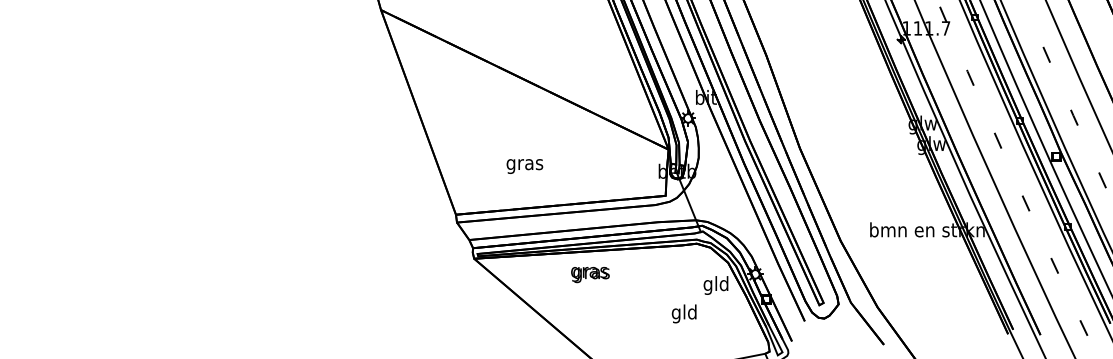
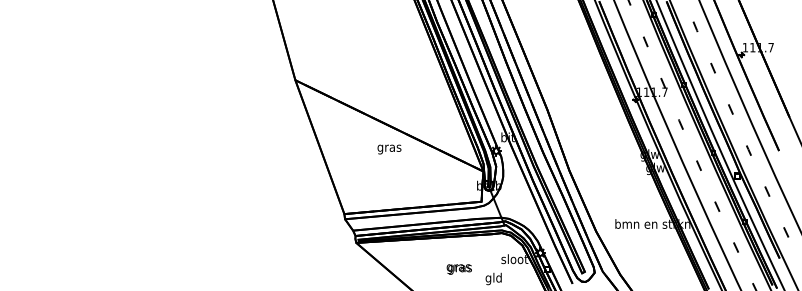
text: (524, 166) -> (389, 149), moved
text: (589, 274) -> (458, 269), moved
text: (715, 285) -> (514, 260), gld -> sloot

